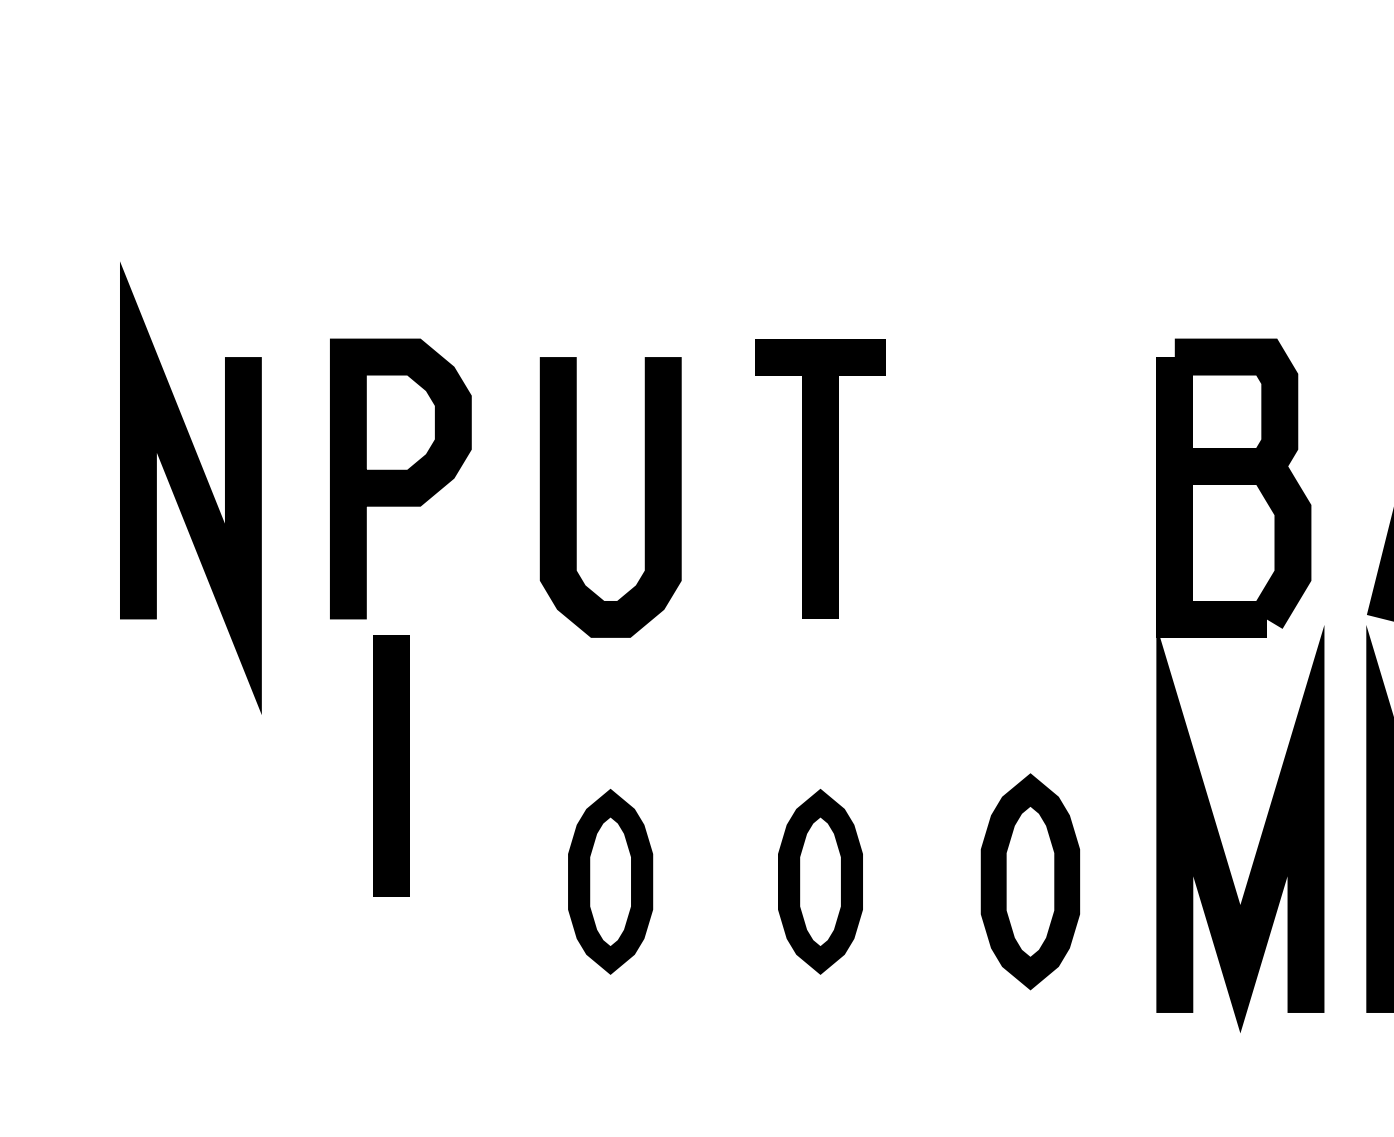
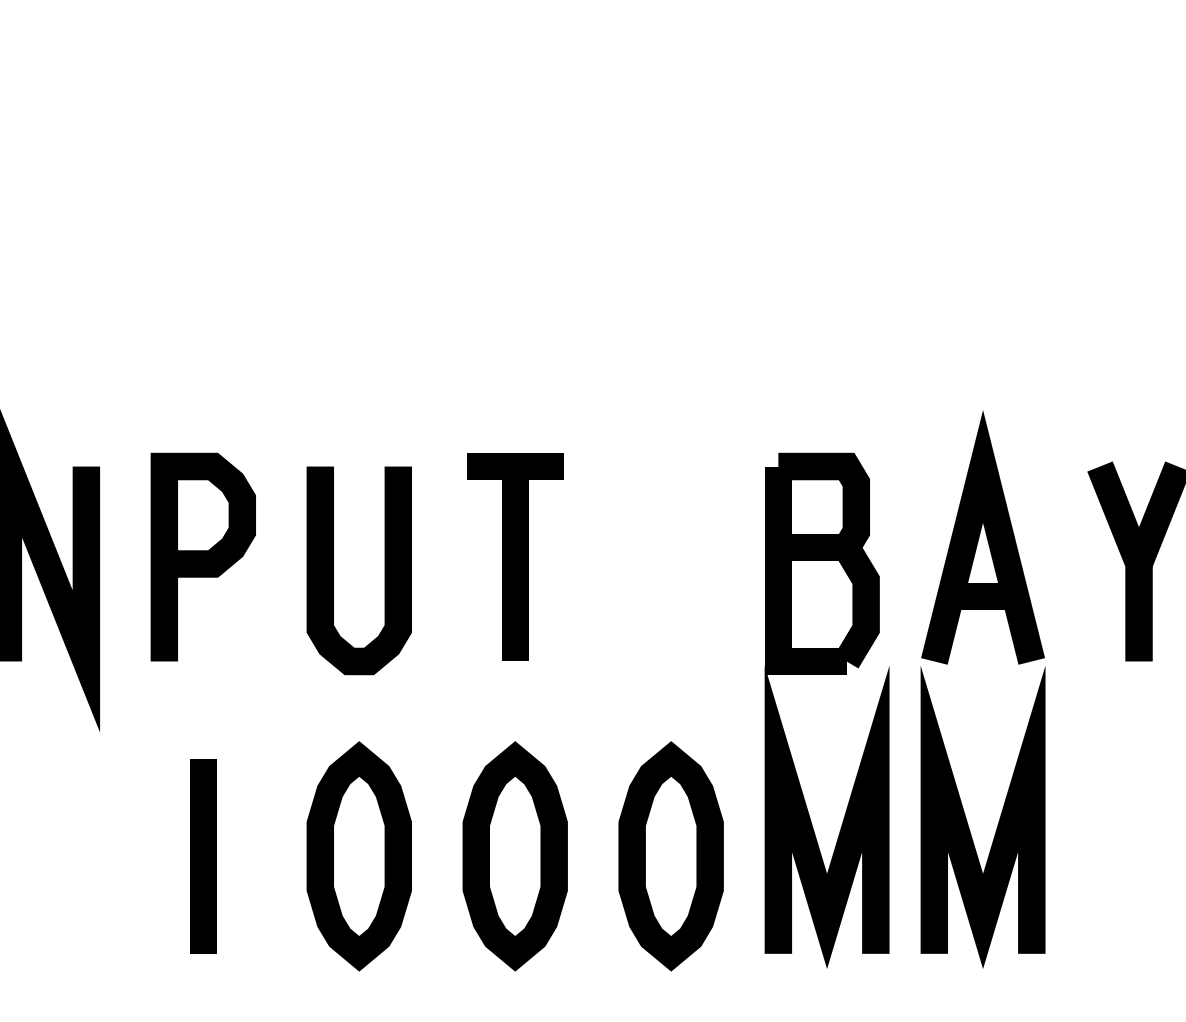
line: (391, 766) -> (203, 856), moved
part: (609, 881) -> (358, 856), size x1.67
part: (819, 881) -> (514, 856), size x1.67
part: (1029, 881) -> (670, 856), size x1.43

